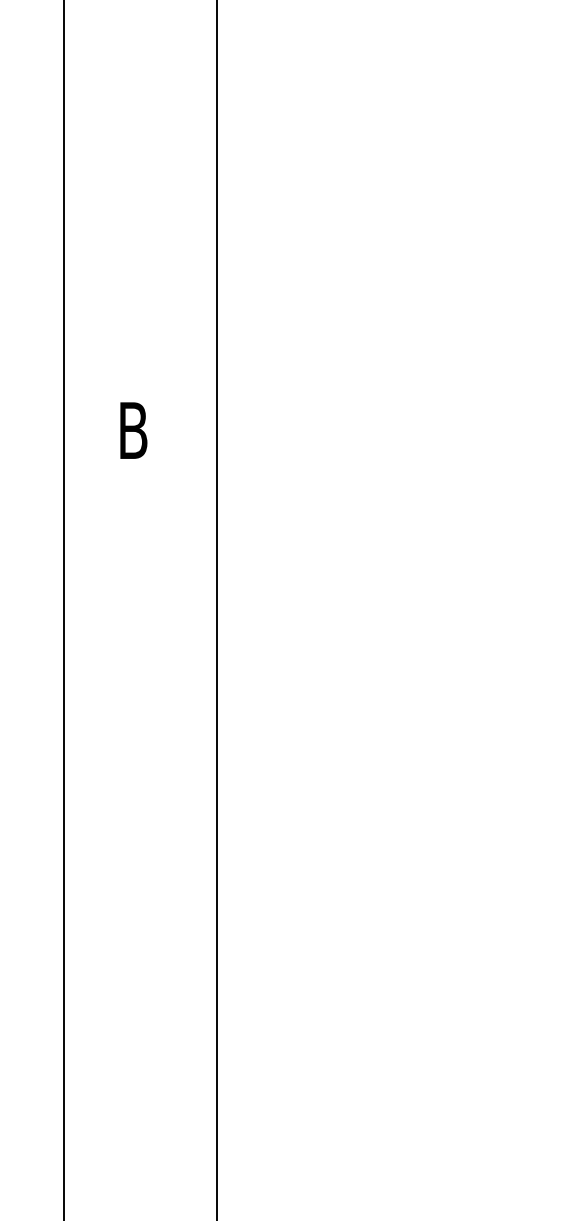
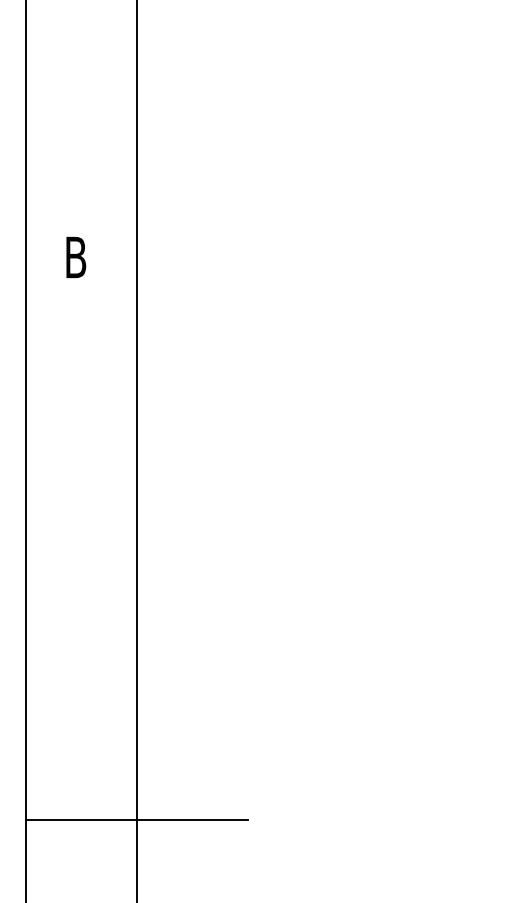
line: (216, 1201) -> (136, 819), added

